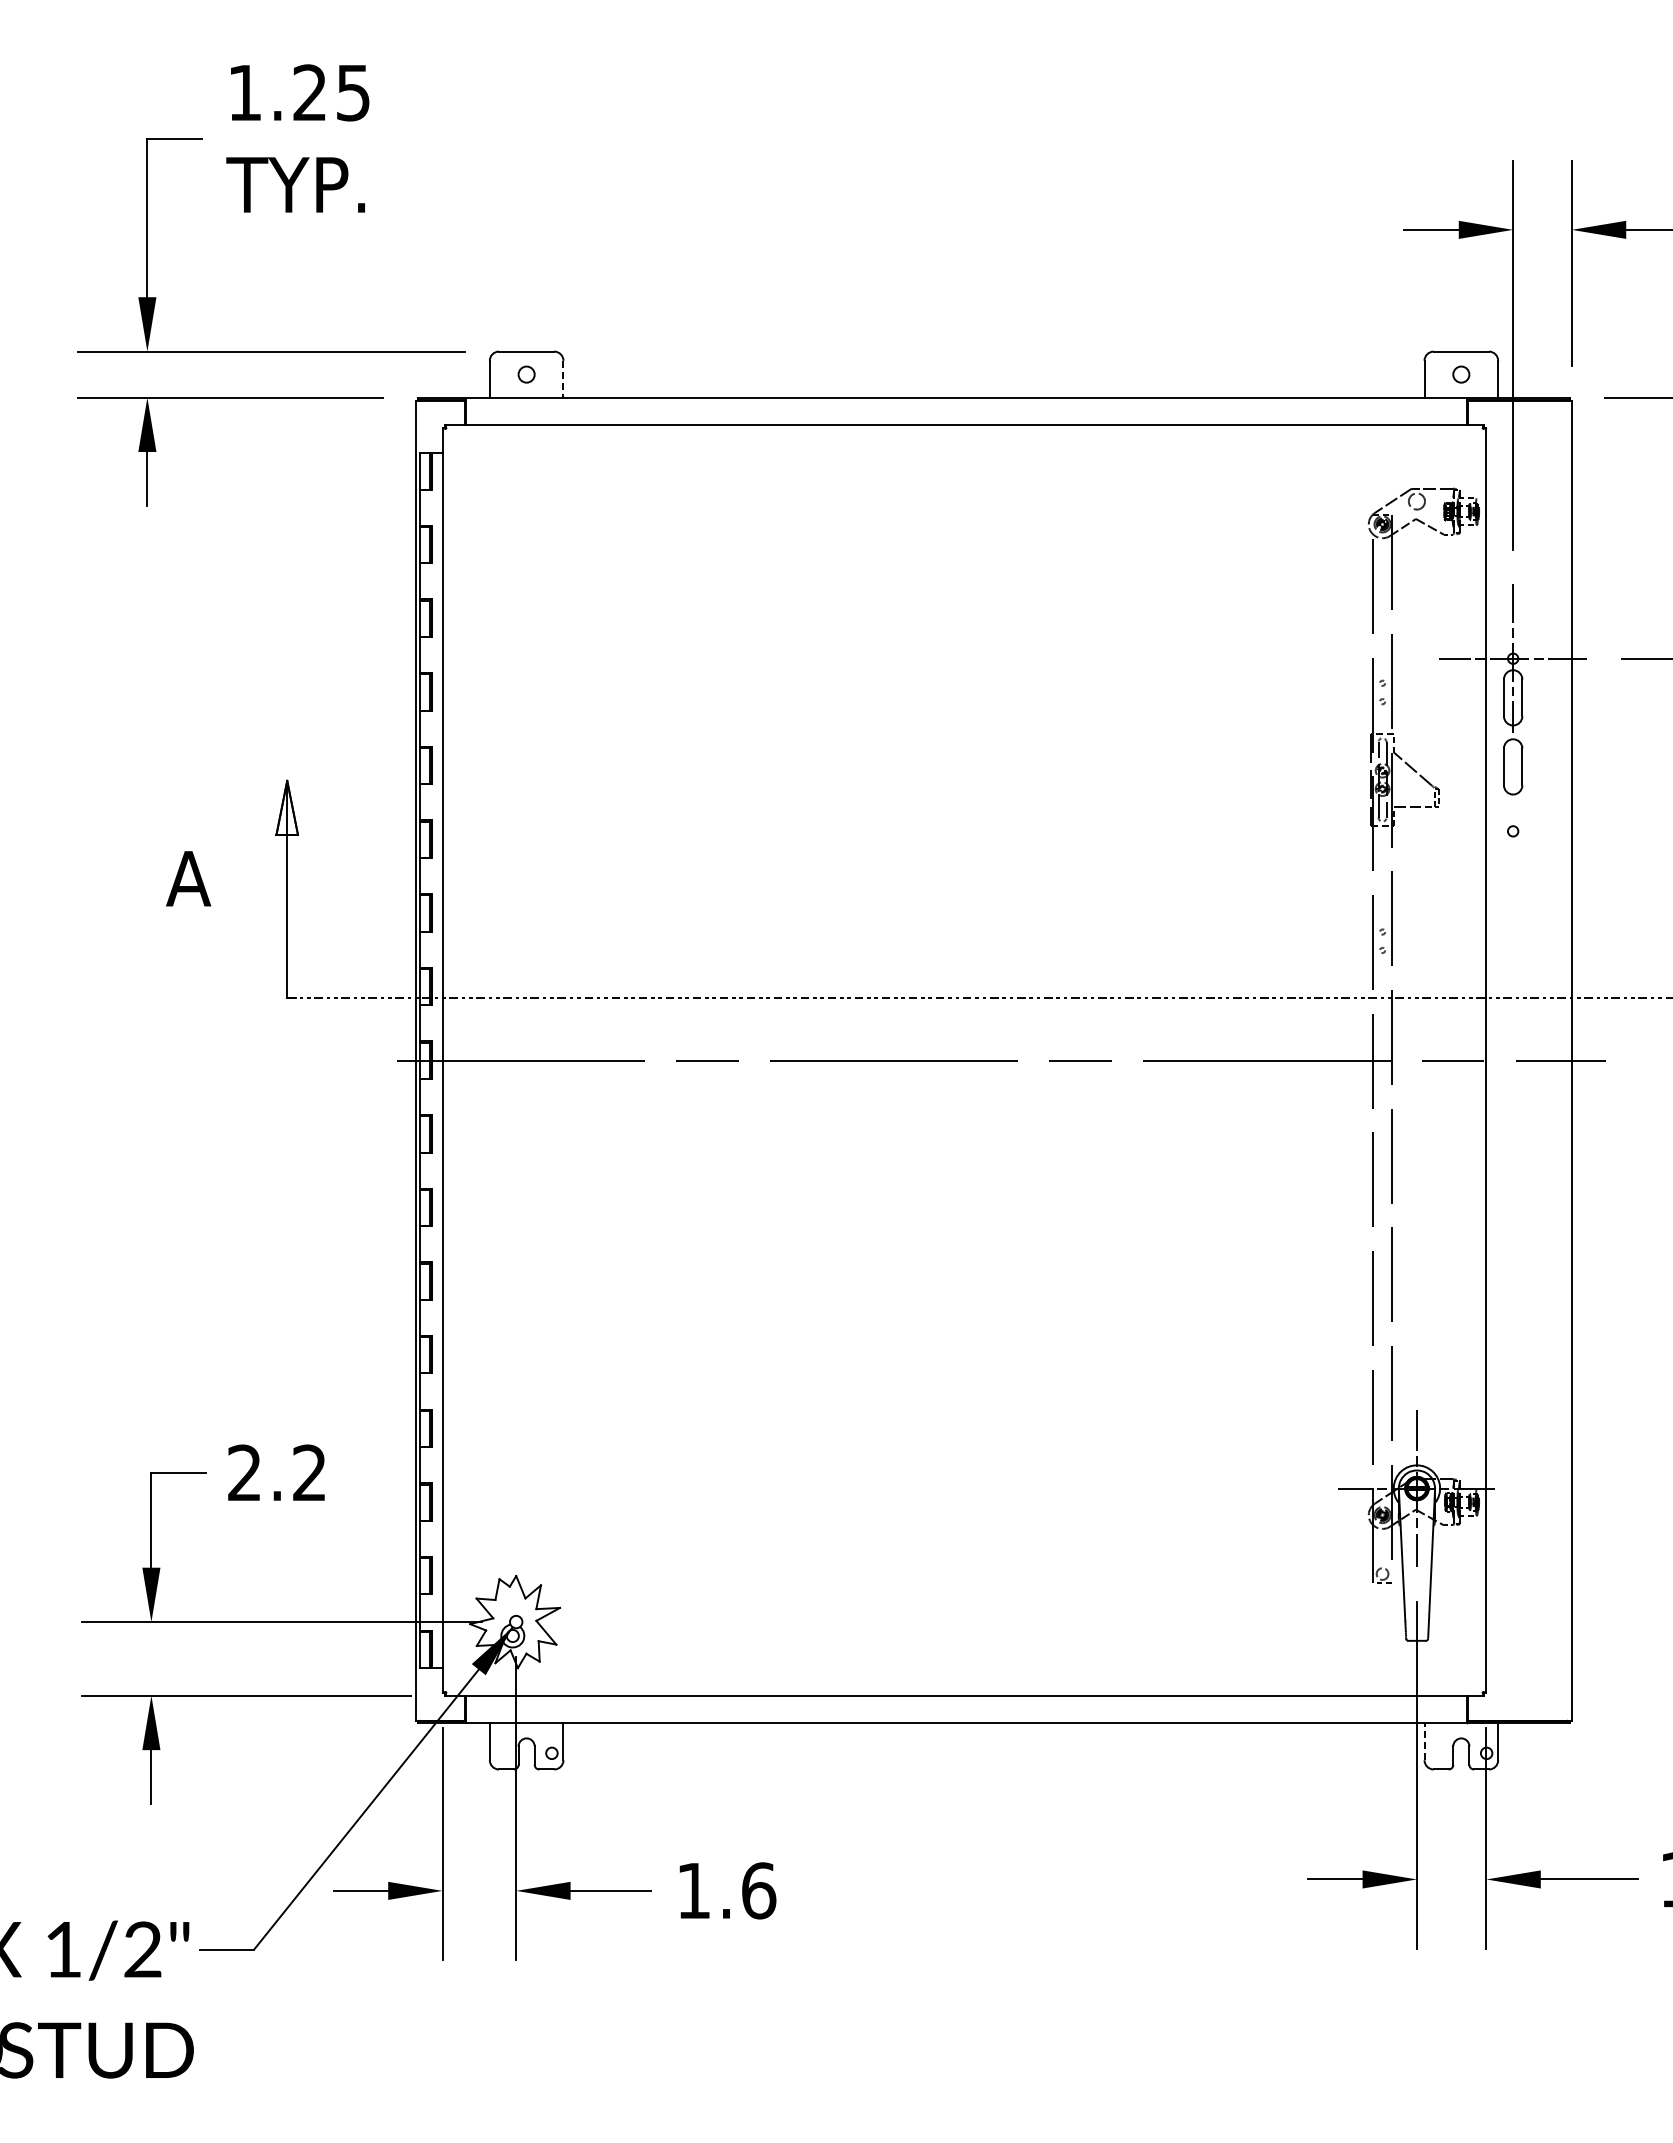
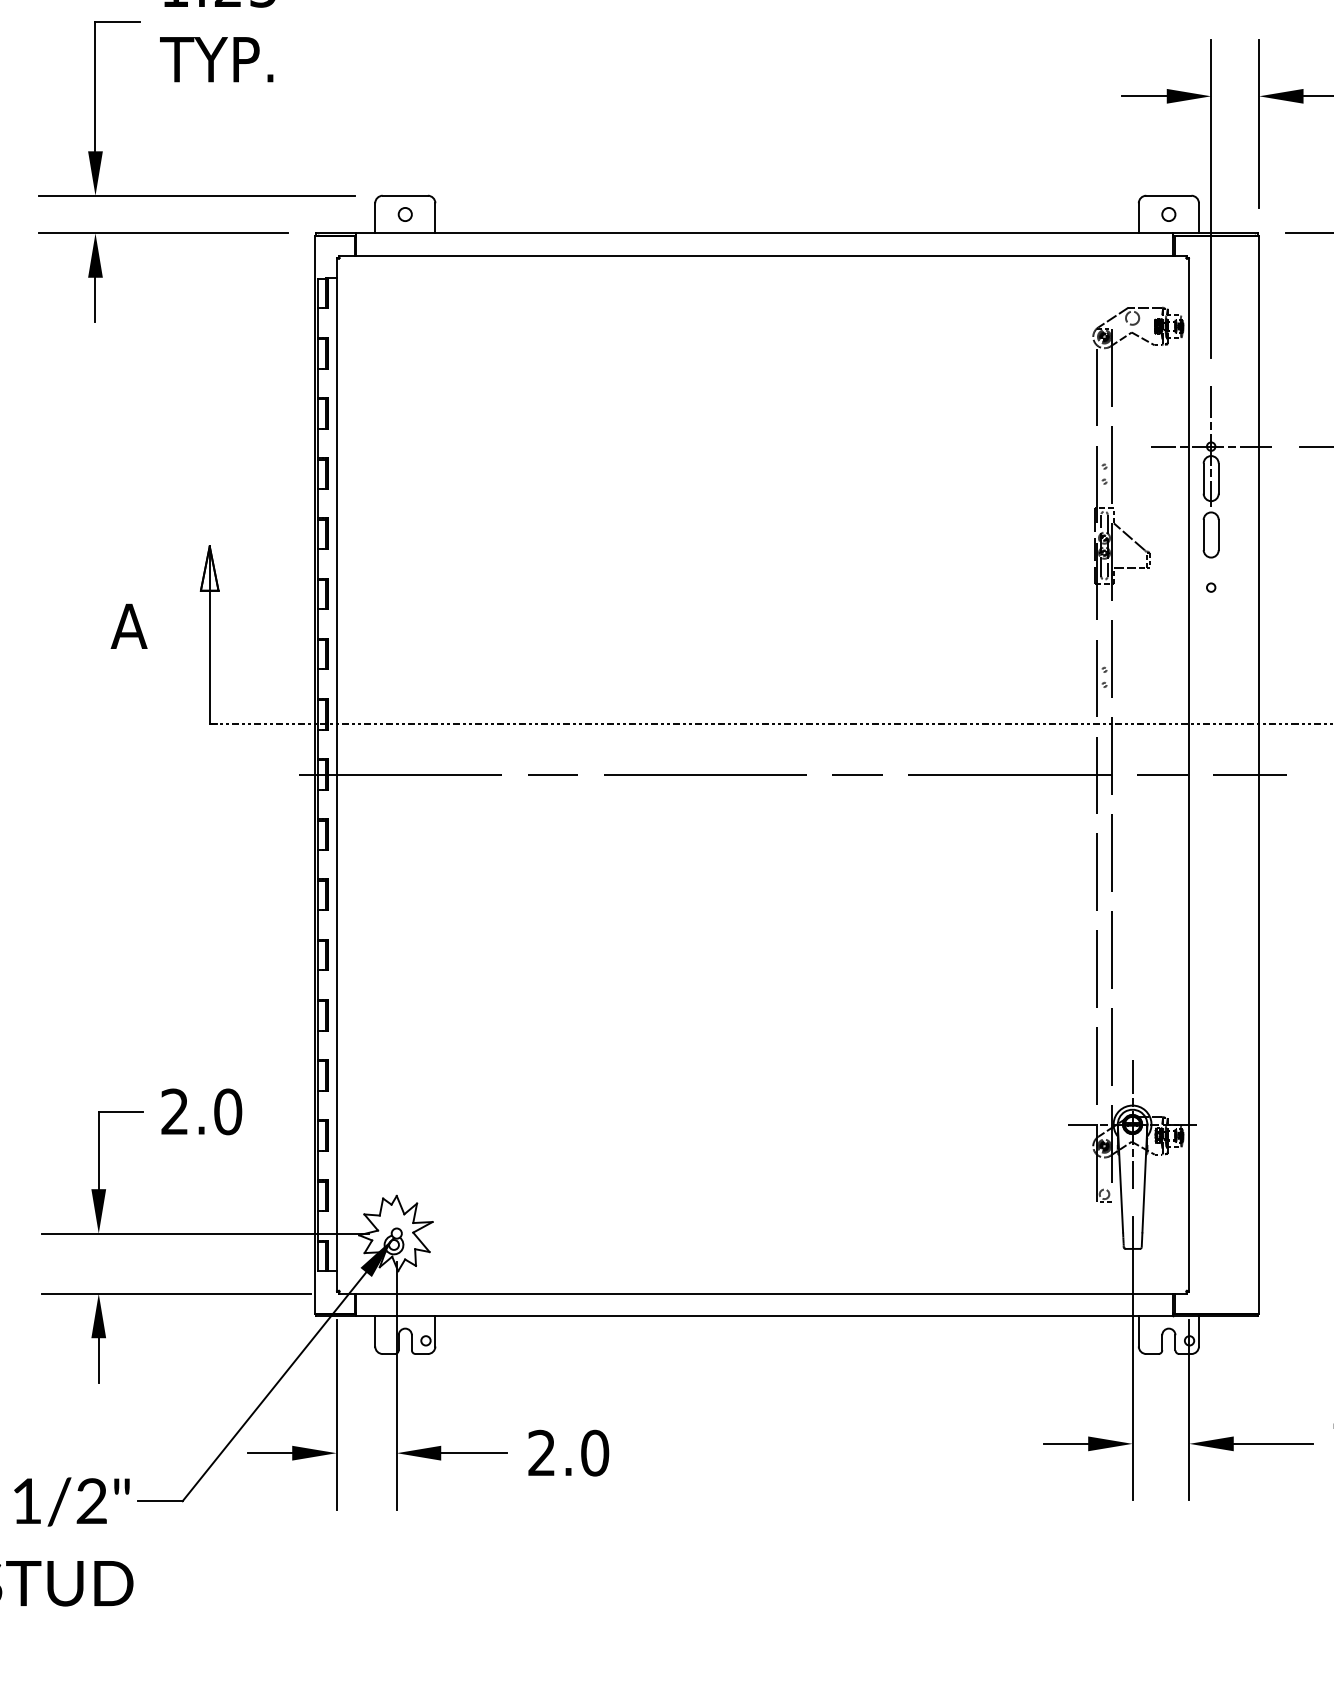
line: (563, 379) -> (435, 218), dashed -> solid
text: (309, 1472) -> (227, 1111), 2.2 -> 2.0
line: (1424, 1741) -> (1138, 1331), dashed -> solid
text: (726, 1890) -> (568, 1452), 1.6 -> 2.0

